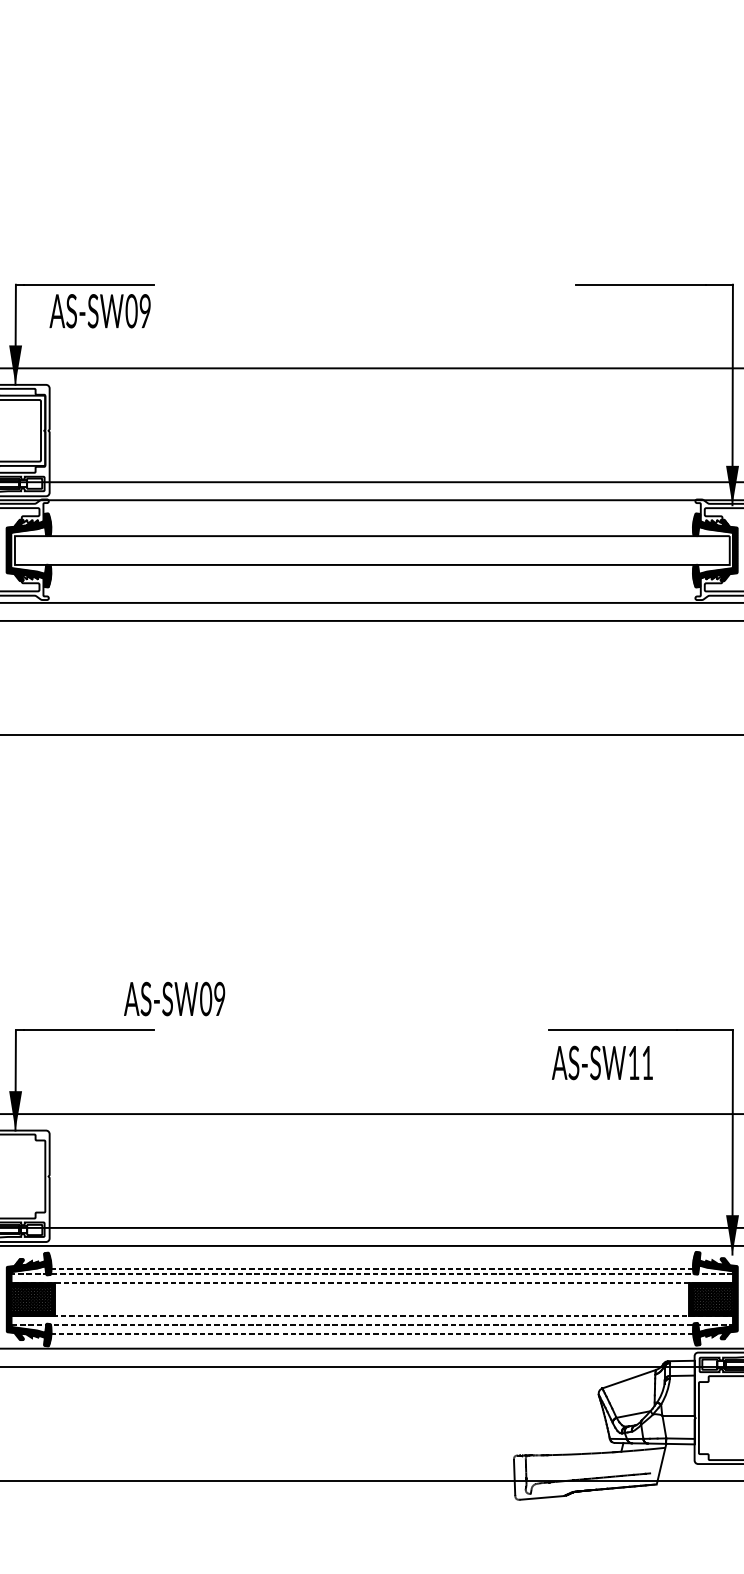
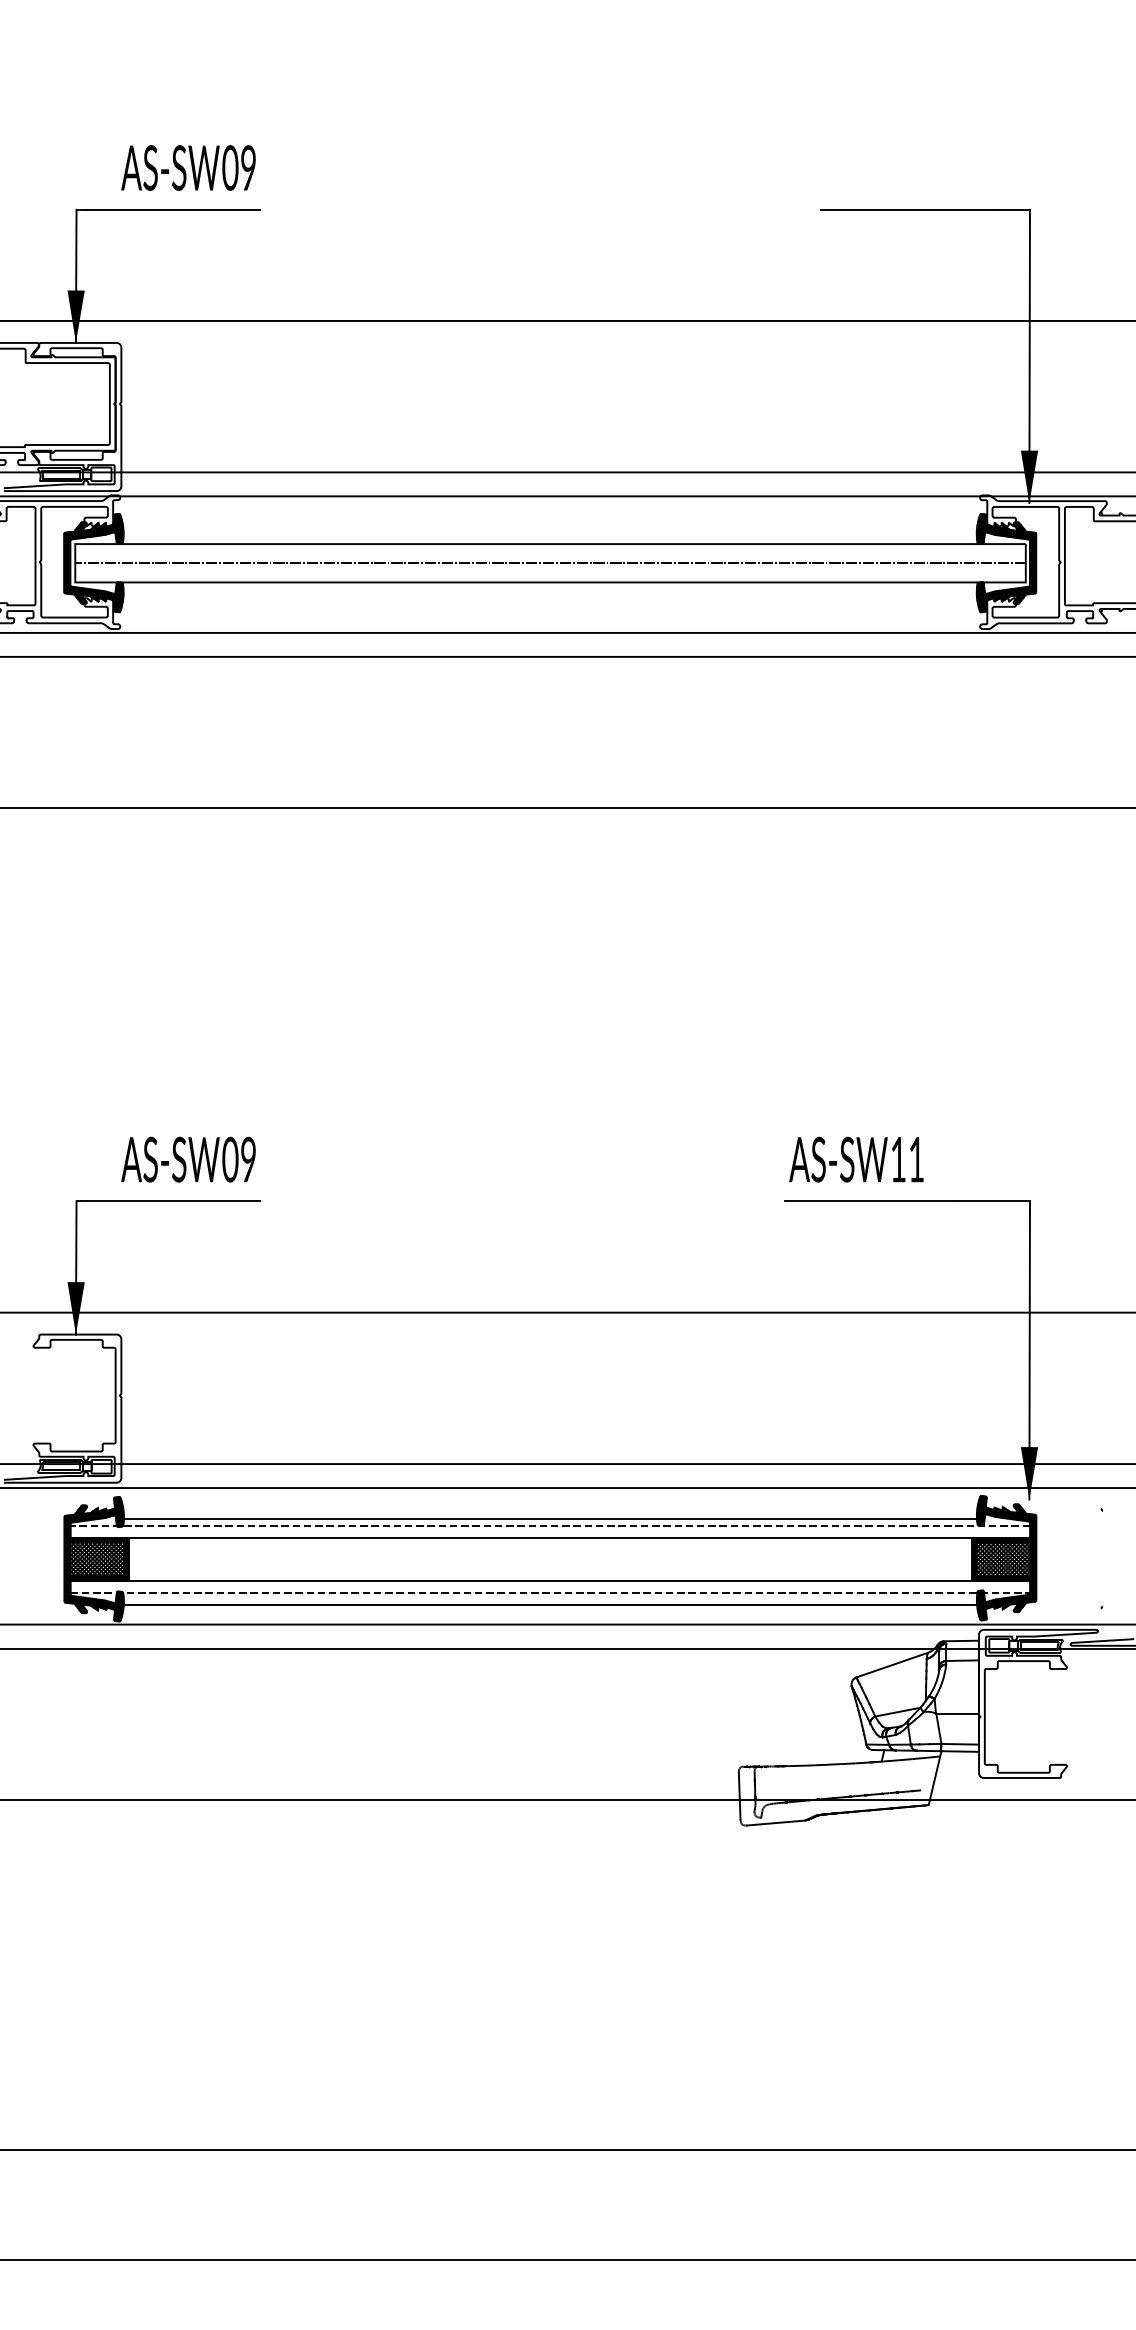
text: (100, 310) -> (188, 167), moved
line: (372, 550) -> (550, 563), added
text: (174, 998) -> (188, 1159), moved
text: (602, 1062) -> (856, 1159), moved
line: (372, 1268) -> (550, 1518), dashed -> solid
line: (350, 1283) -> (521, 1537), dashed -> solid
line: (372, 1315) -> (550, 1580), dashed -> solid
line: (371, 1333) -> (549, 1604), dashed -> solid

